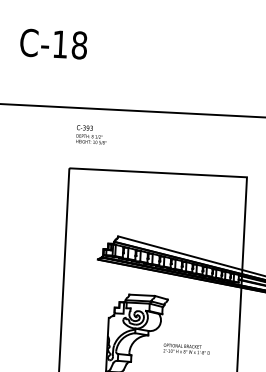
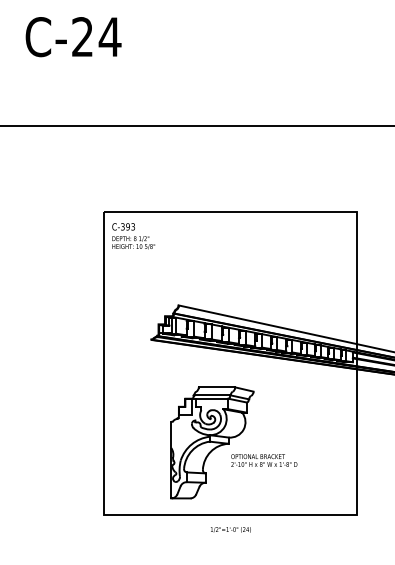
text: (70, 45) -> (96, 37), C-18 -> C-24
text: (91, 135) -> (133, 236), moved
text: (187, 349) -> (264, 460), moved

